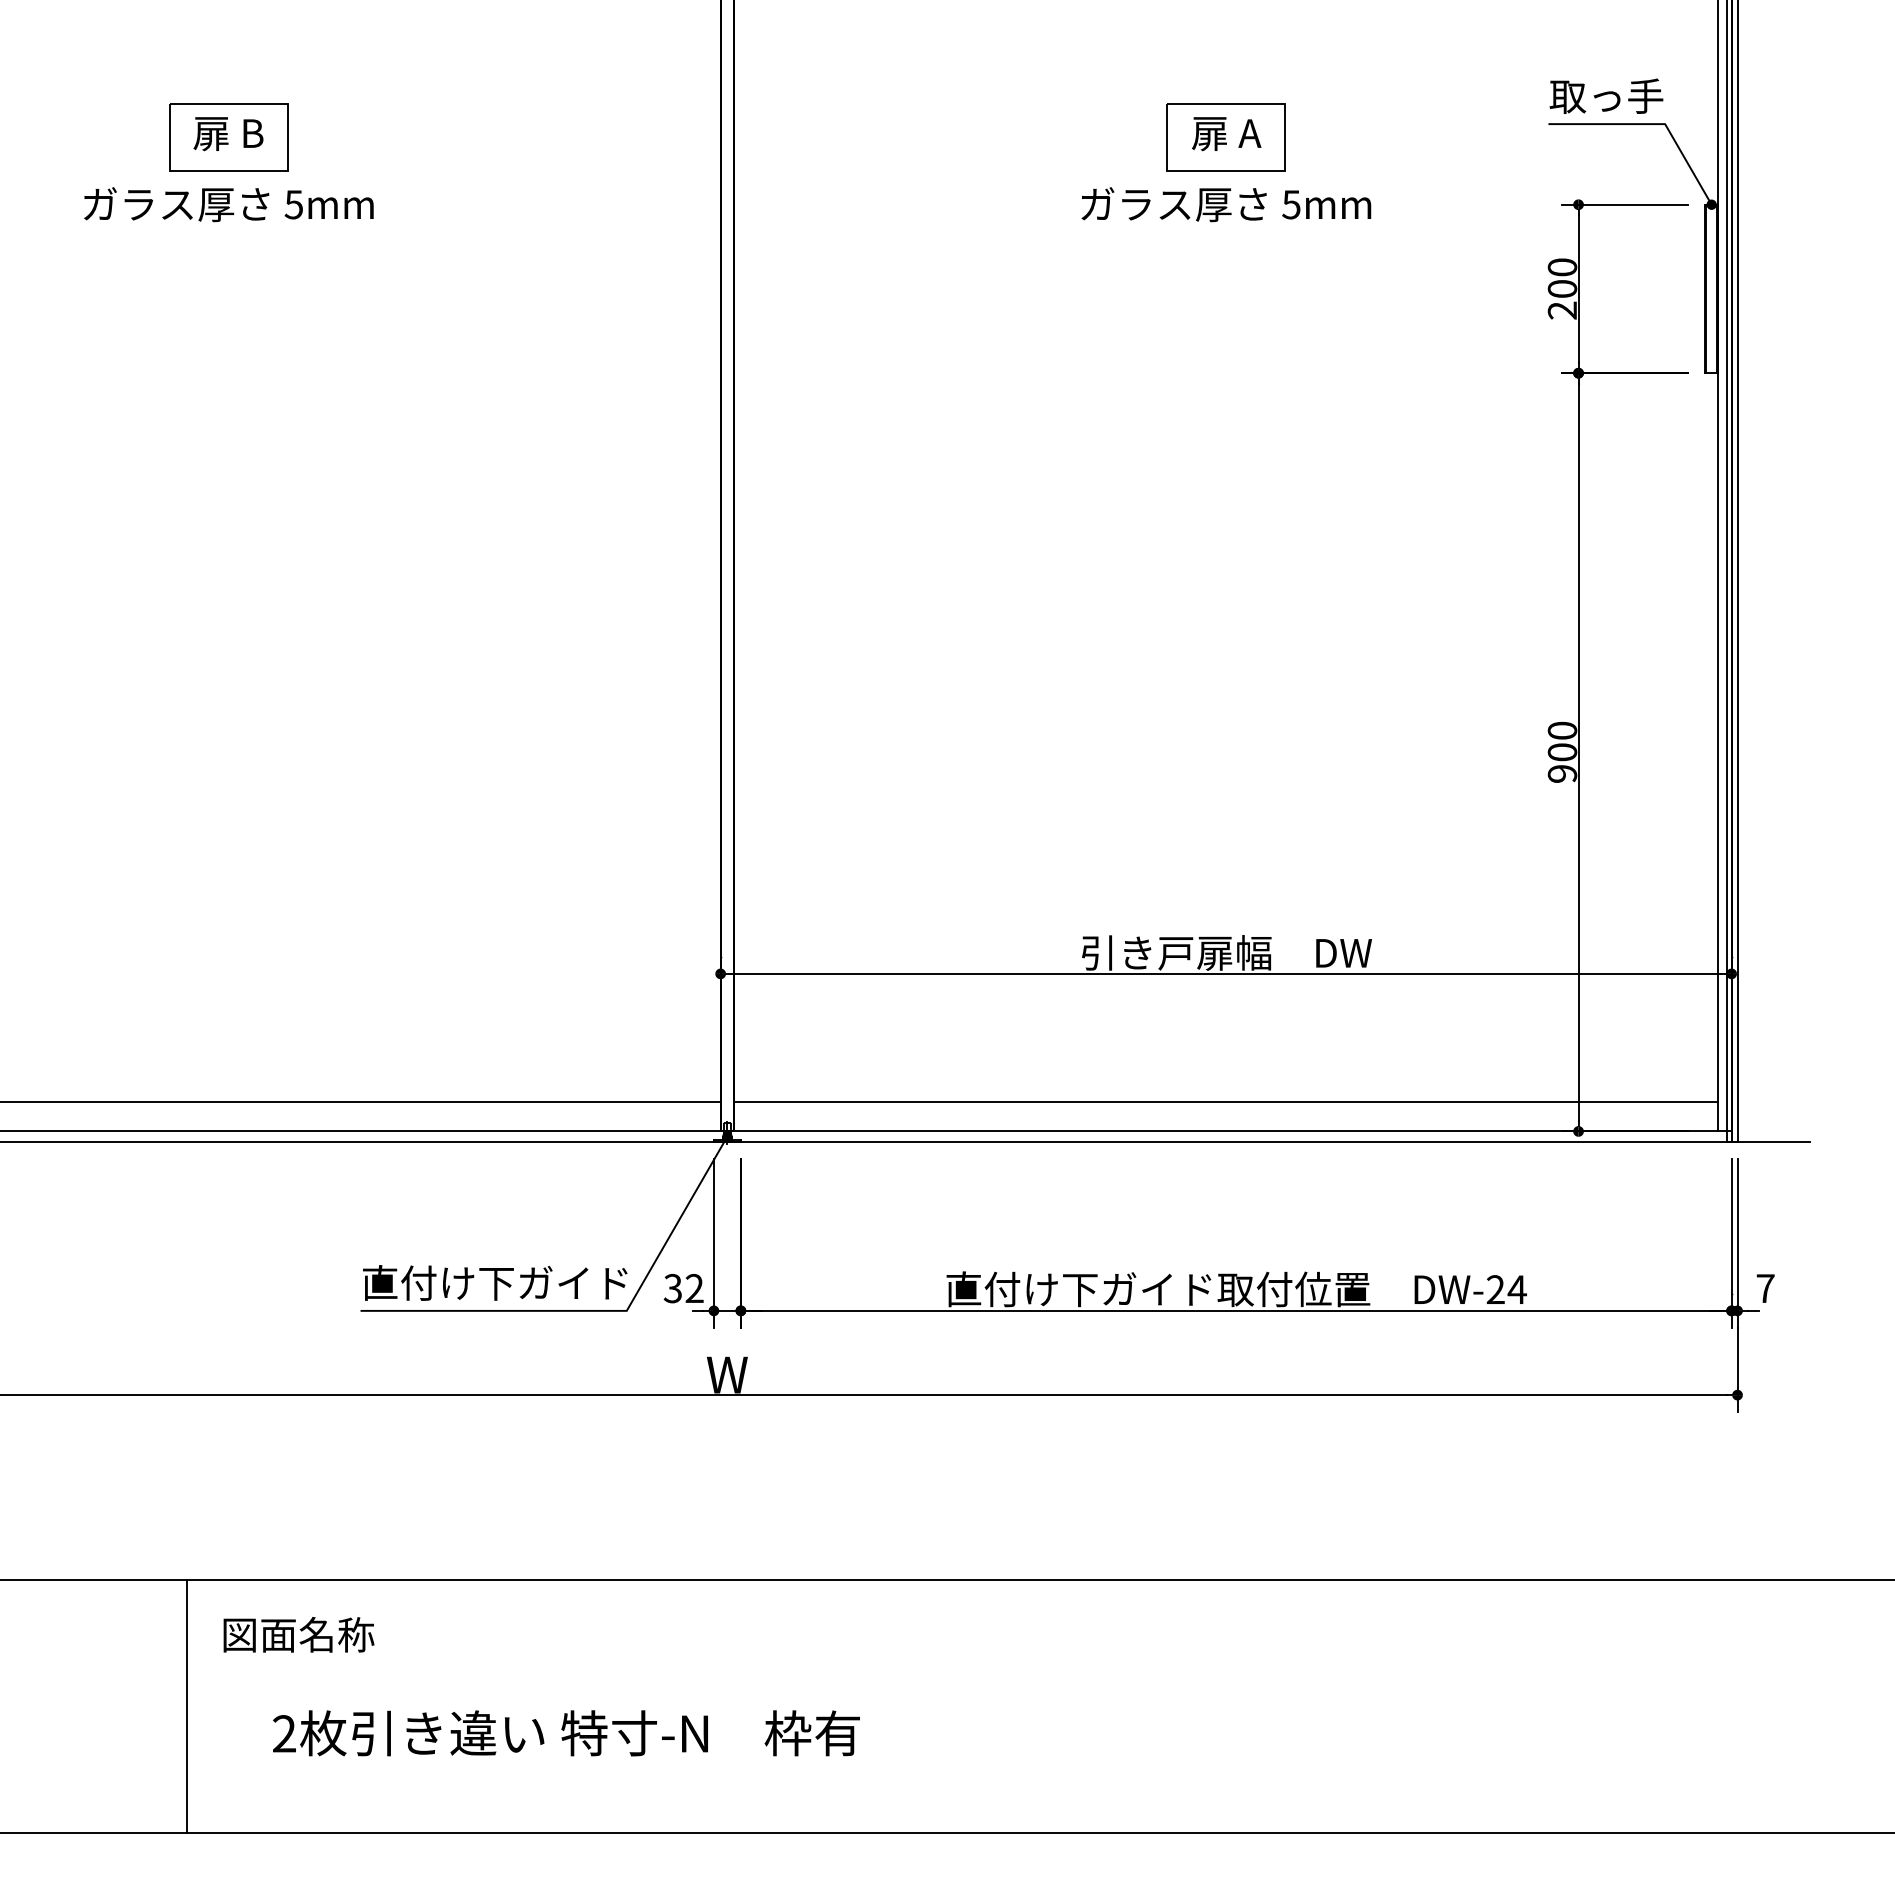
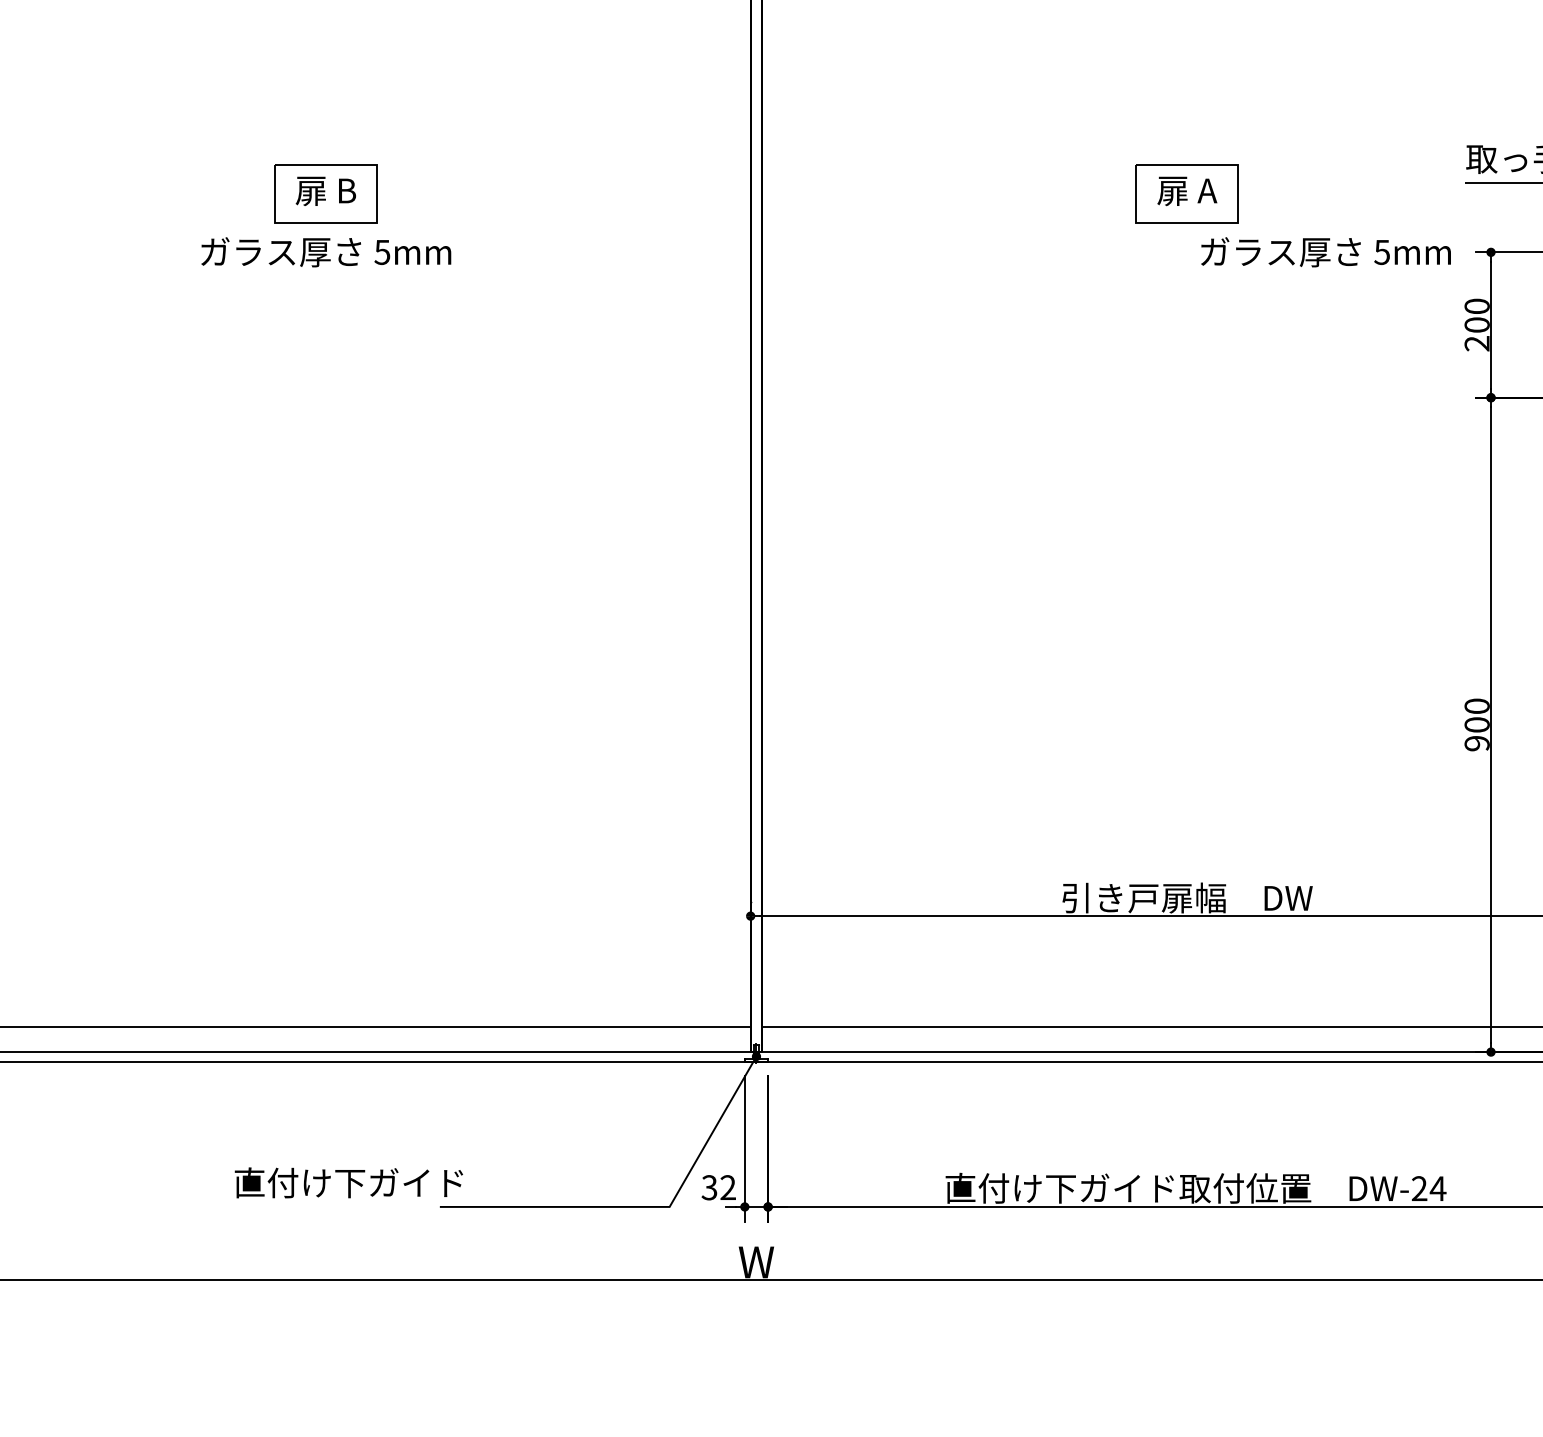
text: (1226, 204) -> (1326, 252), moved
text: (495, 1282) -> (349, 1182), moved

